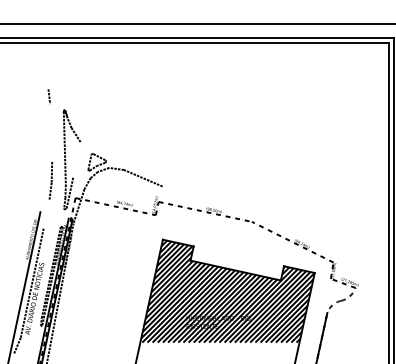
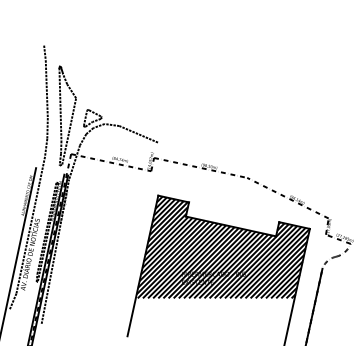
line: (51, 132) -> (47, 88), added
line: (76, 159) -> (72, 115), added
line: (46, 214) -> (42, 170), added

